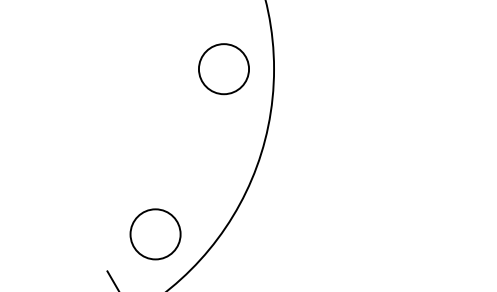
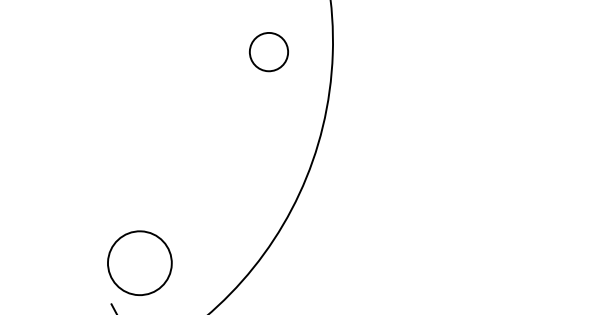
circle: (223, 69) -> (268, 52), size x0.6
circle: (155, 234) -> (139, 263), moved

